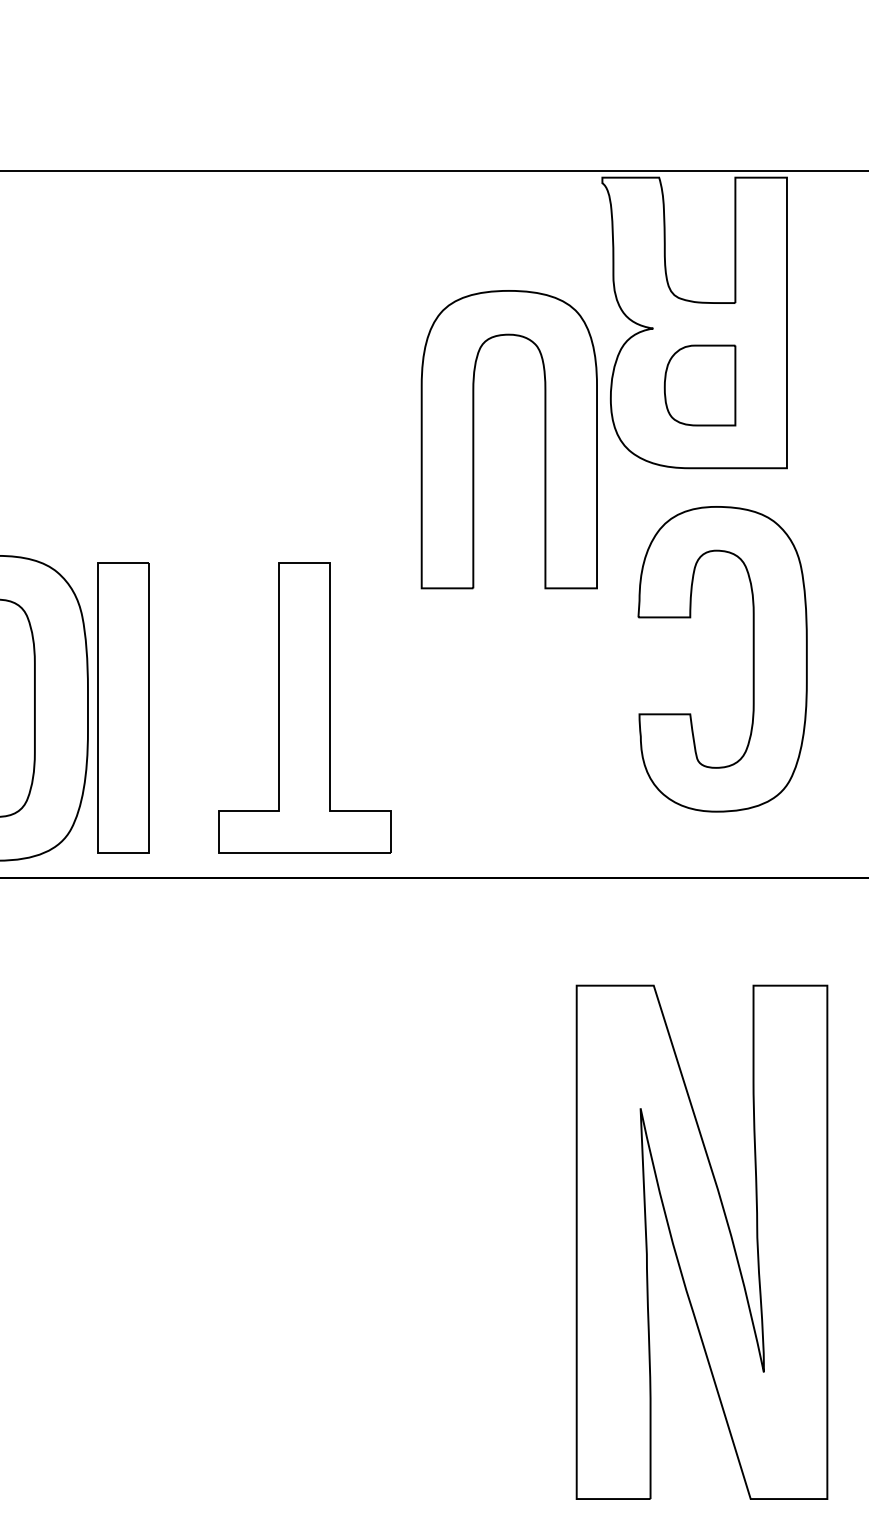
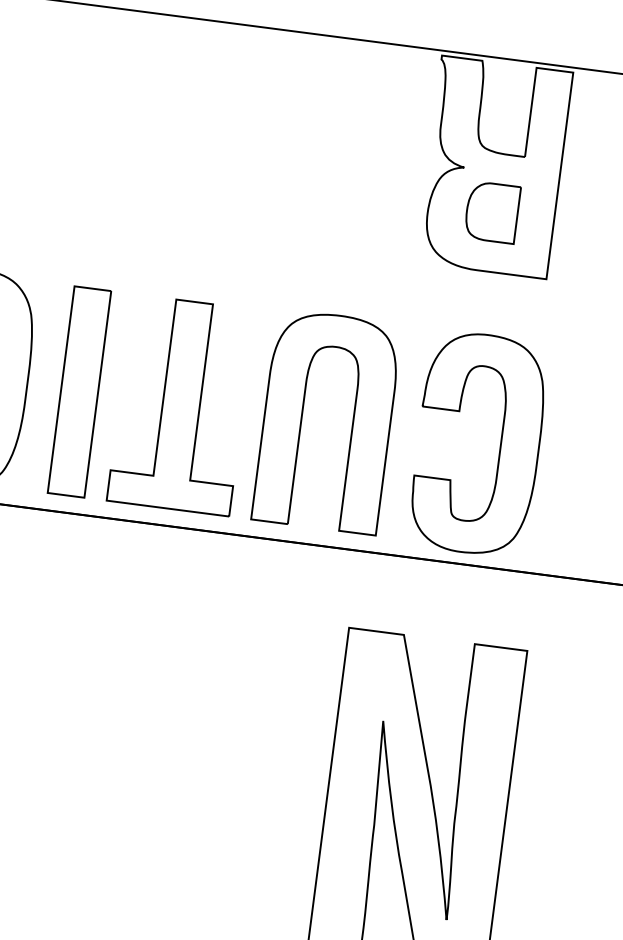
part: (474, 439) -> (302, 418), moved
part: (752, 659) -> (499, 446), moved
part: (123, 707) -> (79, 391), moved

